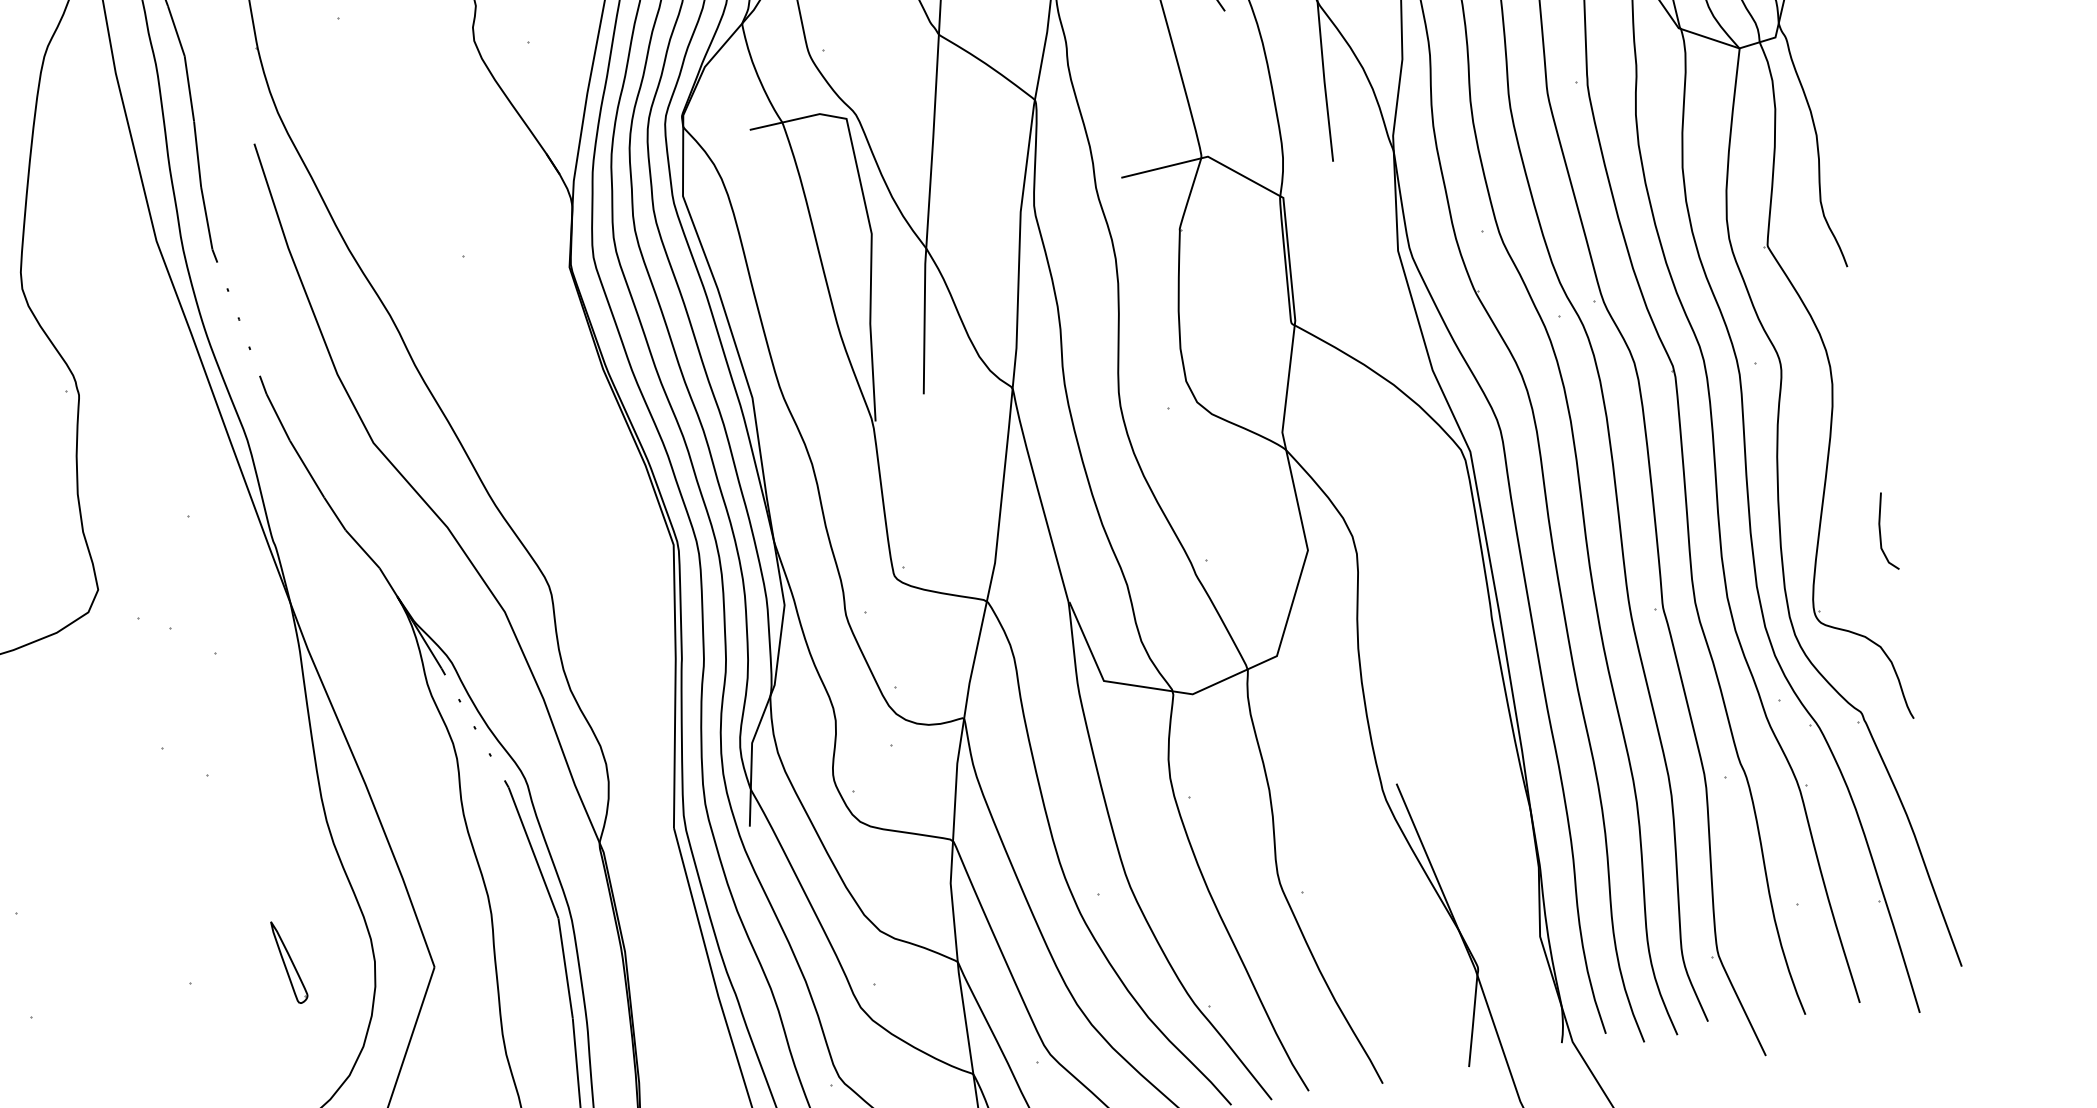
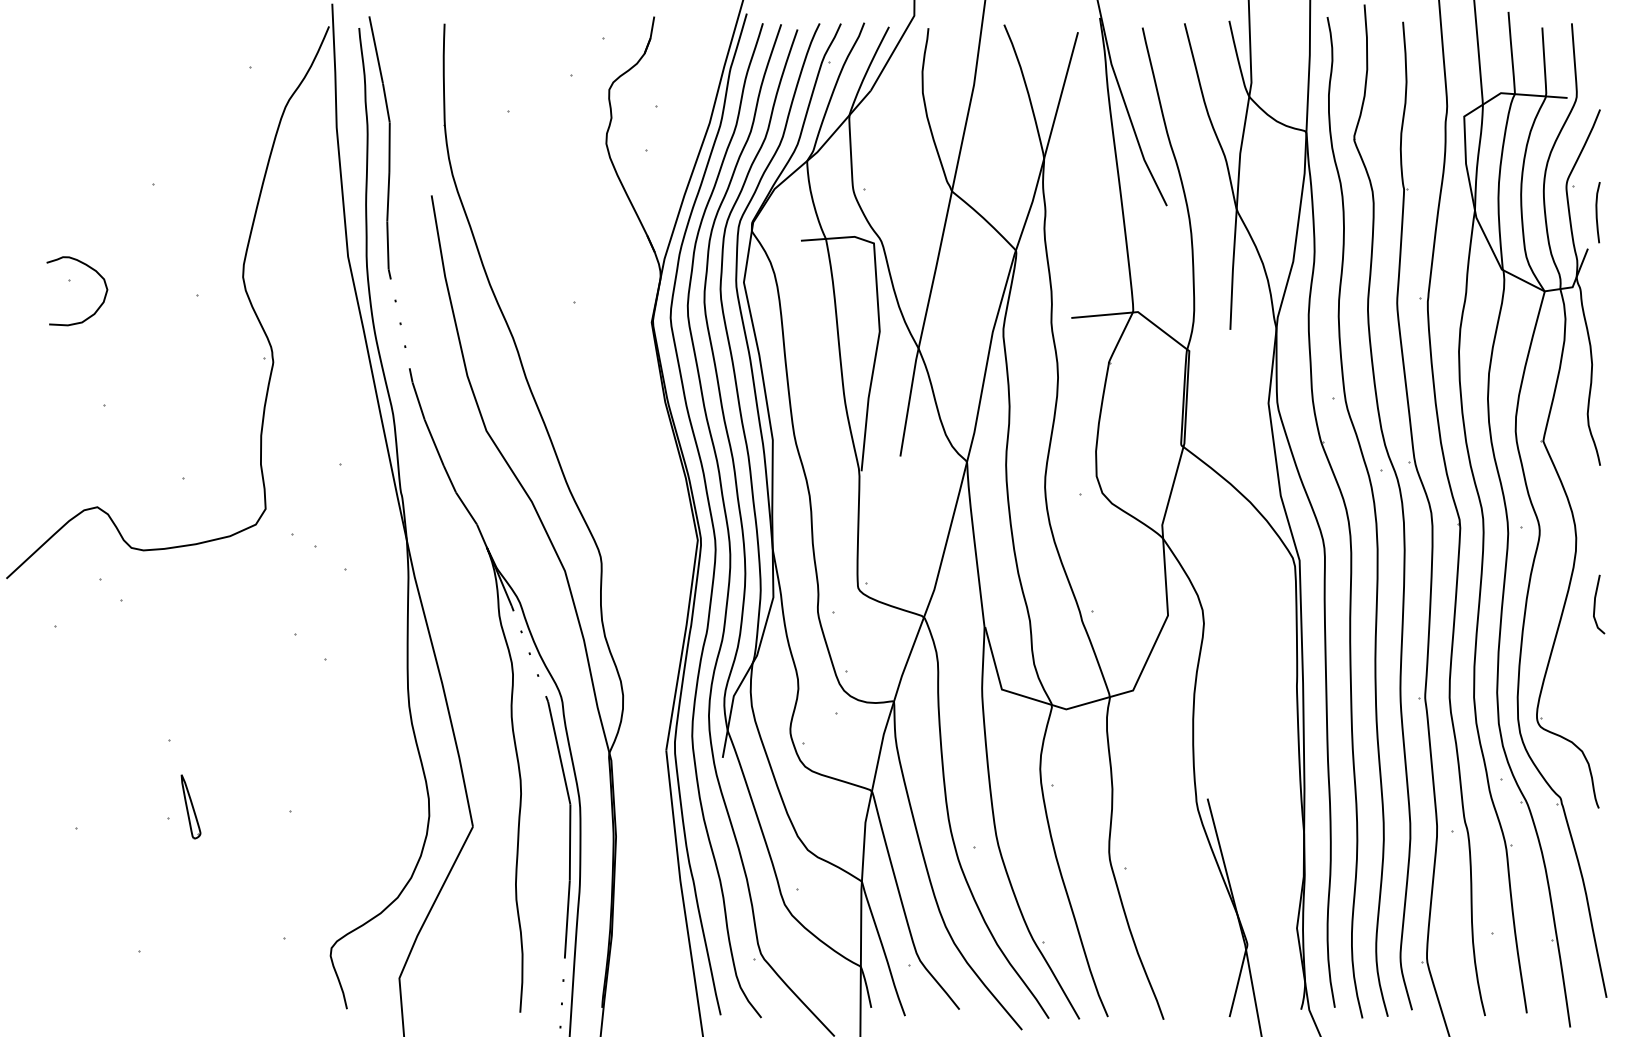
line: (1881, 532) -> (1595, 604), moved
part: (288, 961) -> (190, 806), moved

